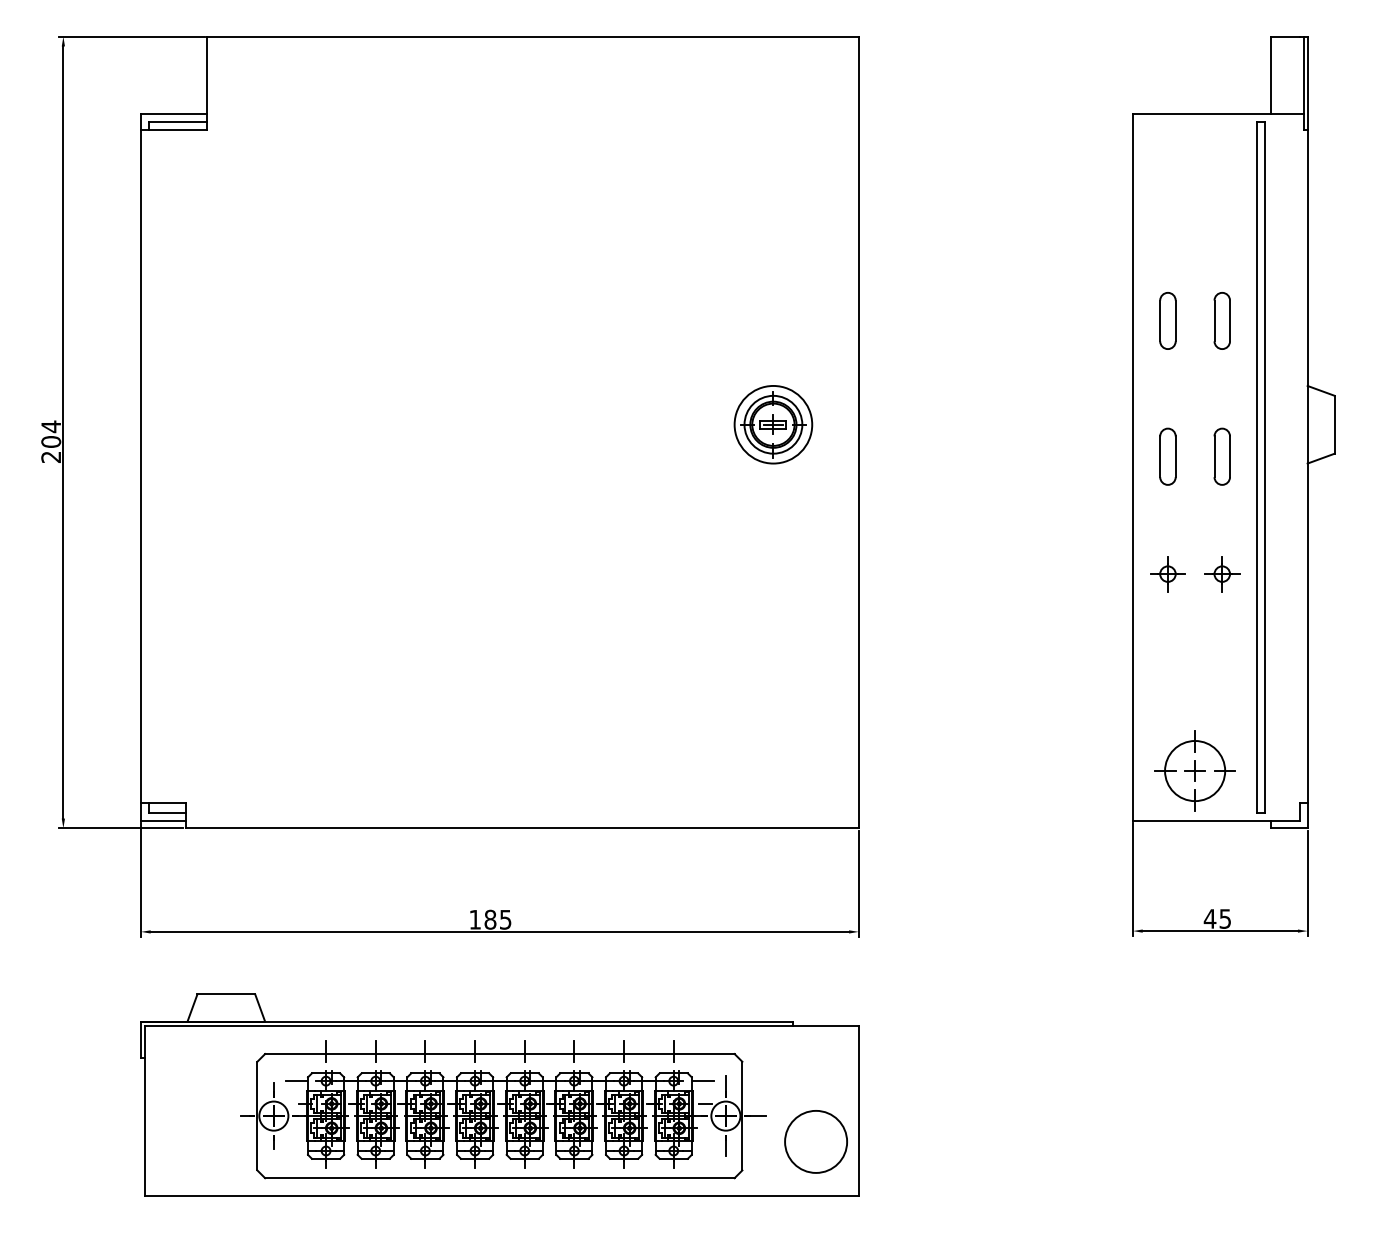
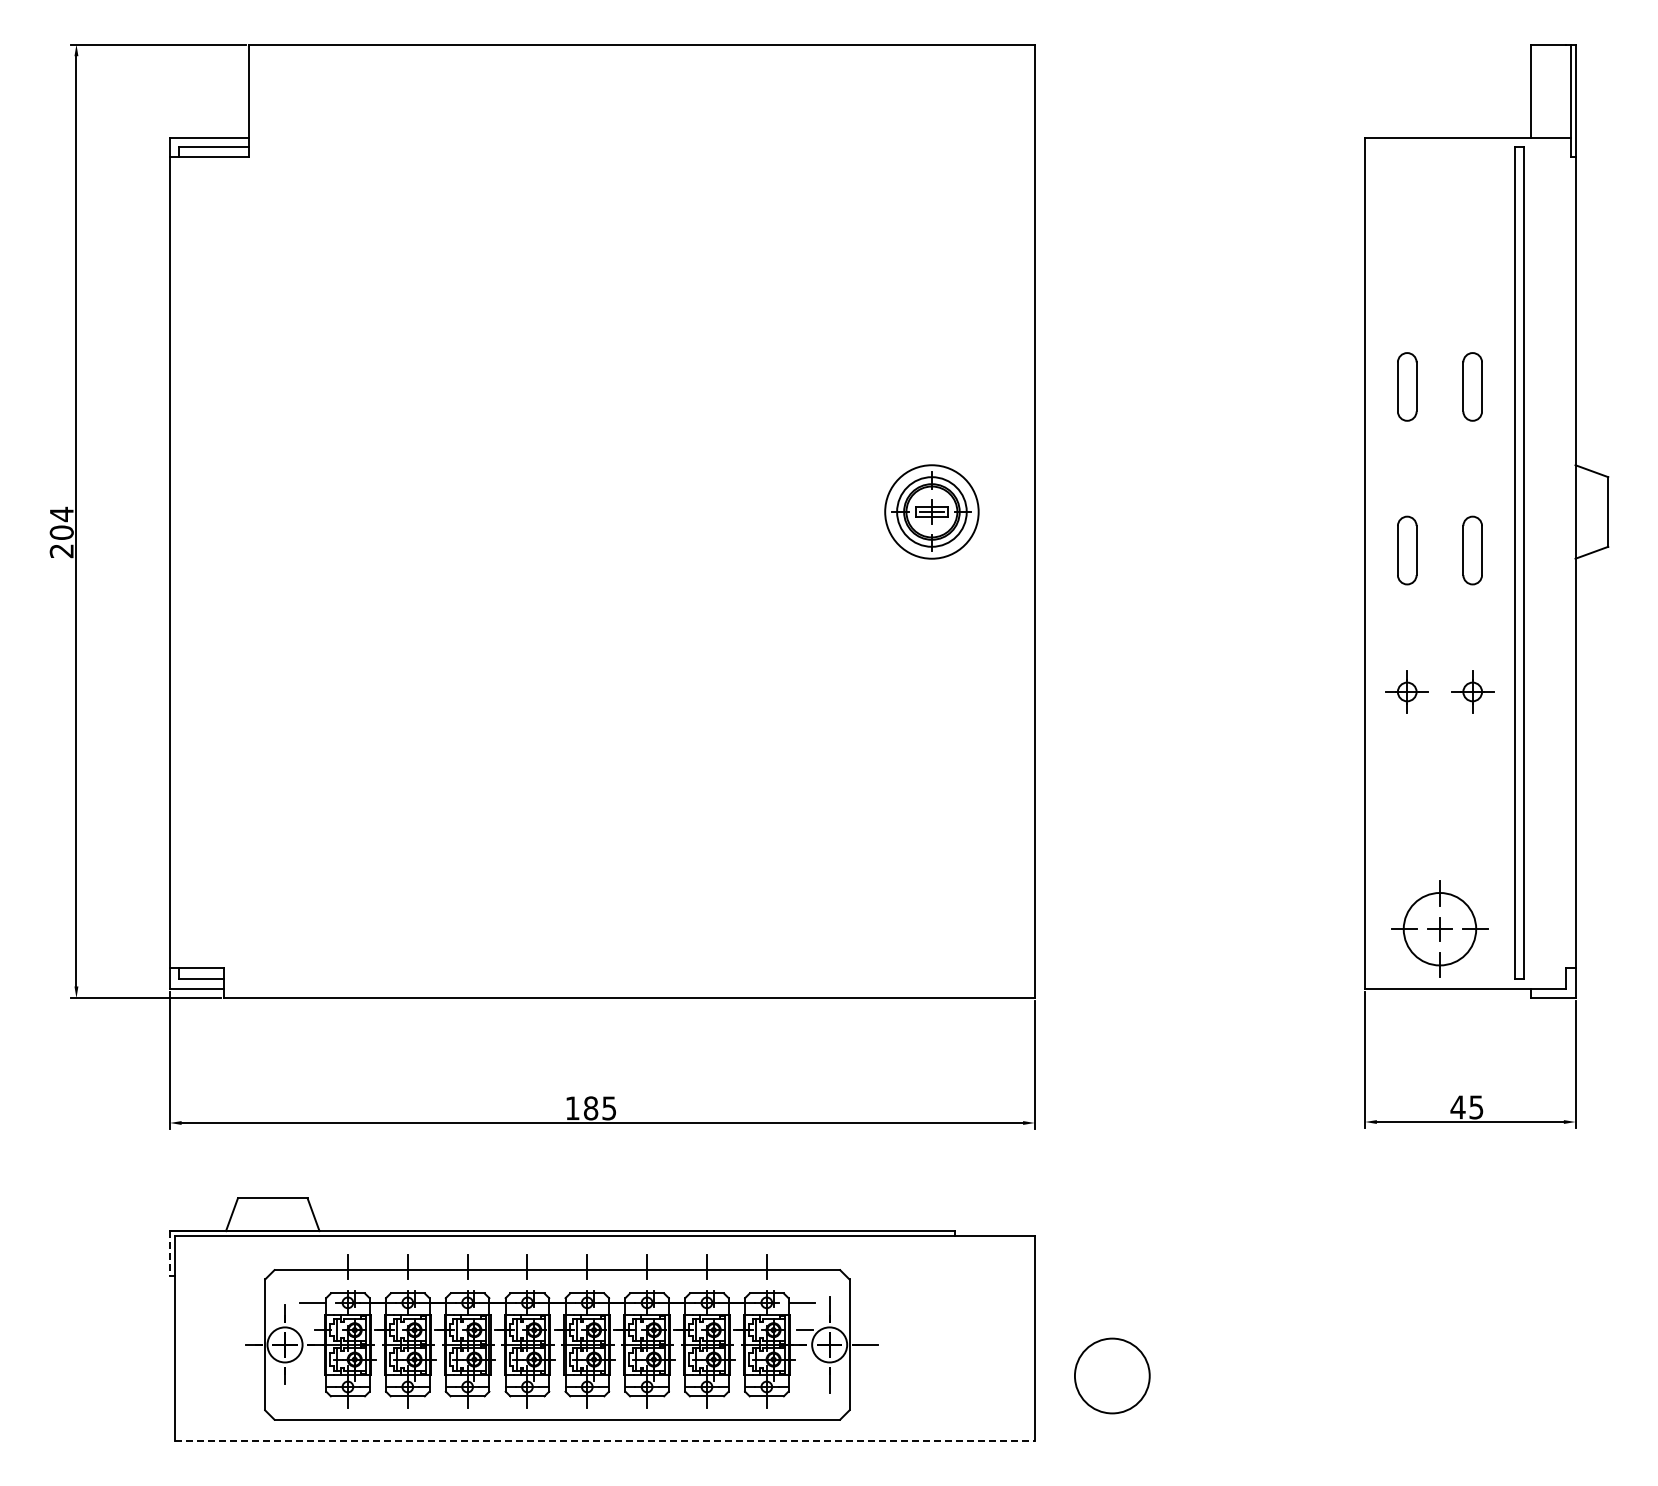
line: (140, 1040) -> (169, 1253), solid -> dashed
part: (503, 1109) -> (561, 1337), moved
circle: (816, 1141) -> (1112, 1375), moved
line: (502, 1196) -> (605, 1441), solid -> dashed

